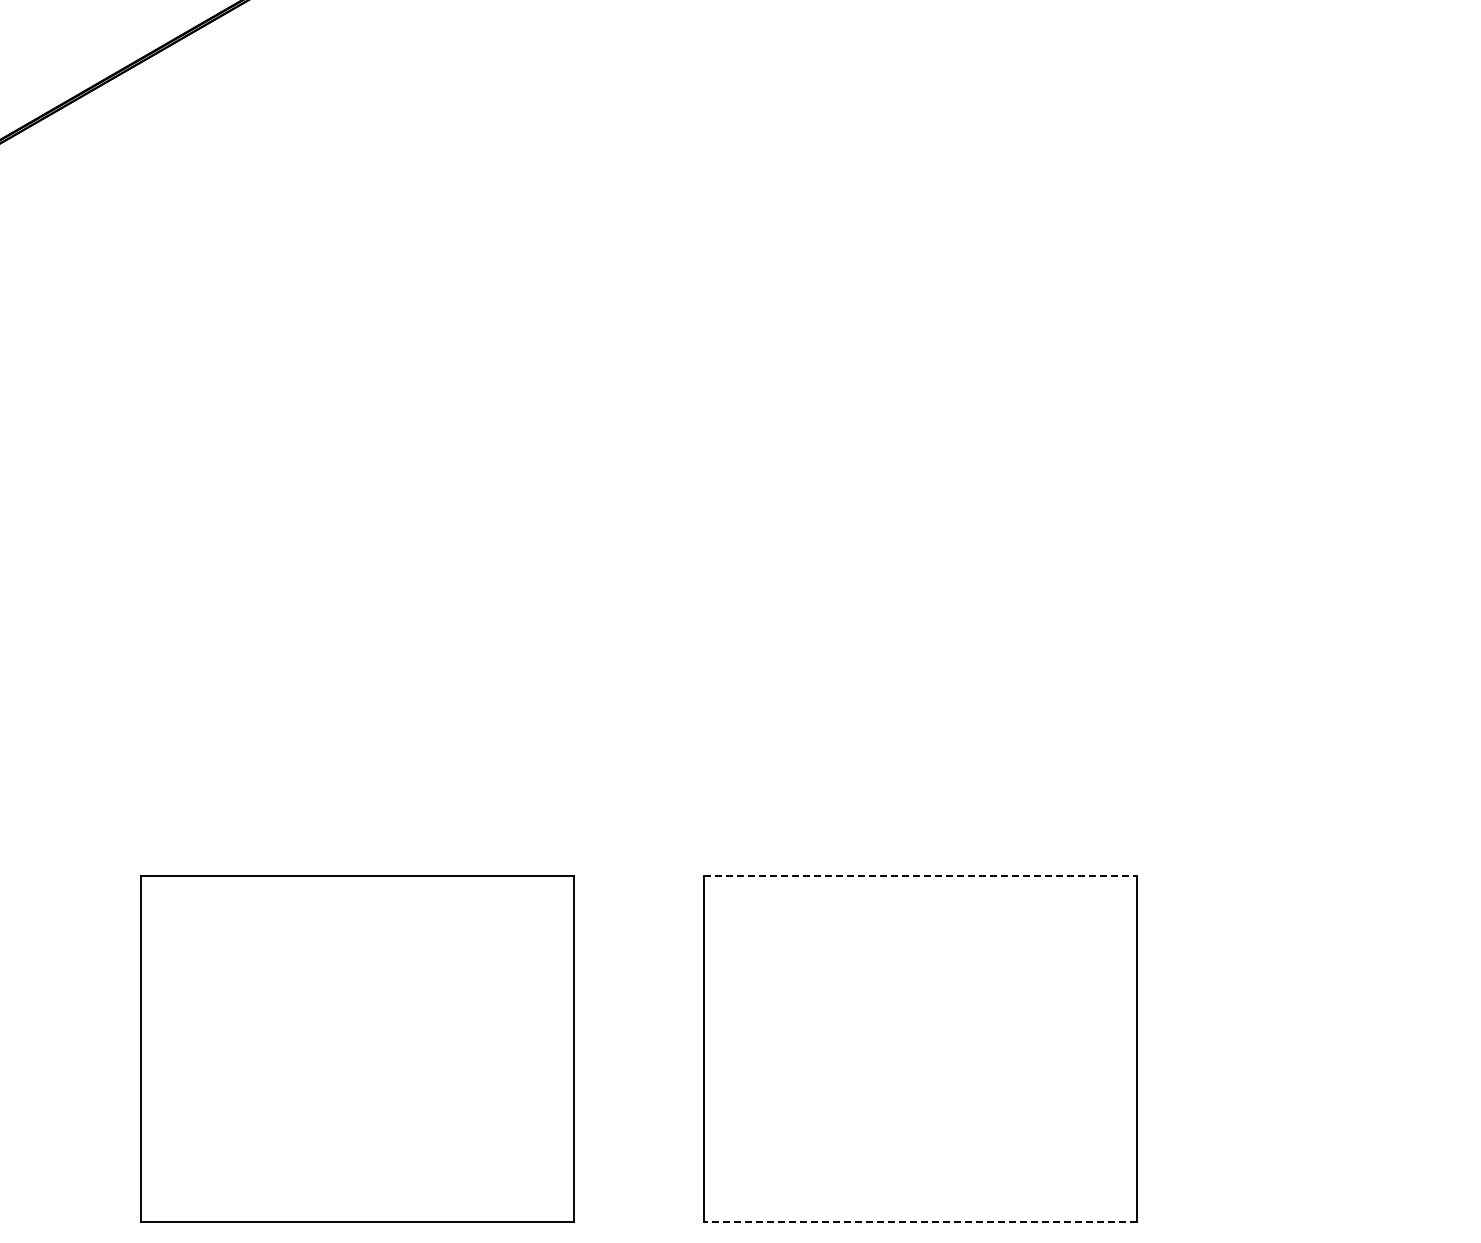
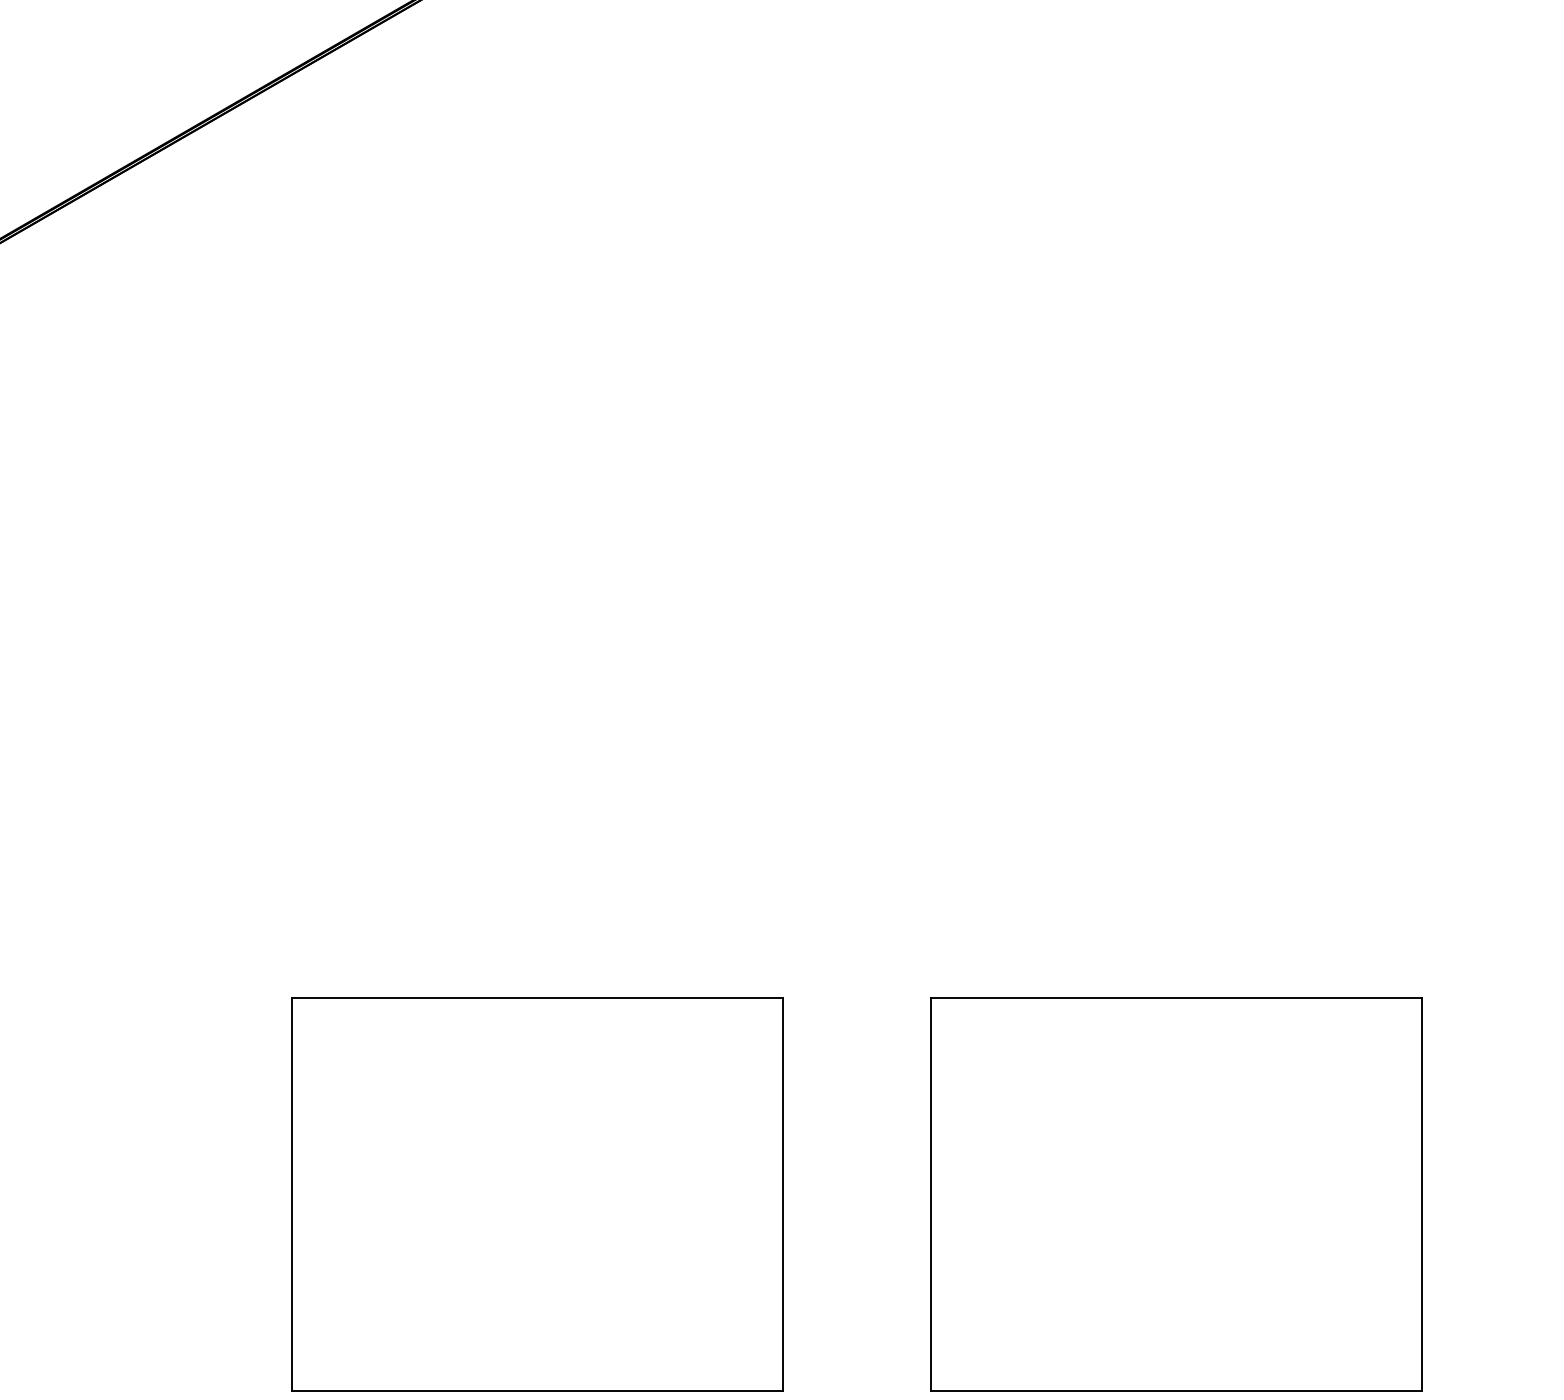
line: (920, 875) -> (1176, 997), dashed -> solid
line: (919, 1222) -> (1175, 1391), dashed -> solid

